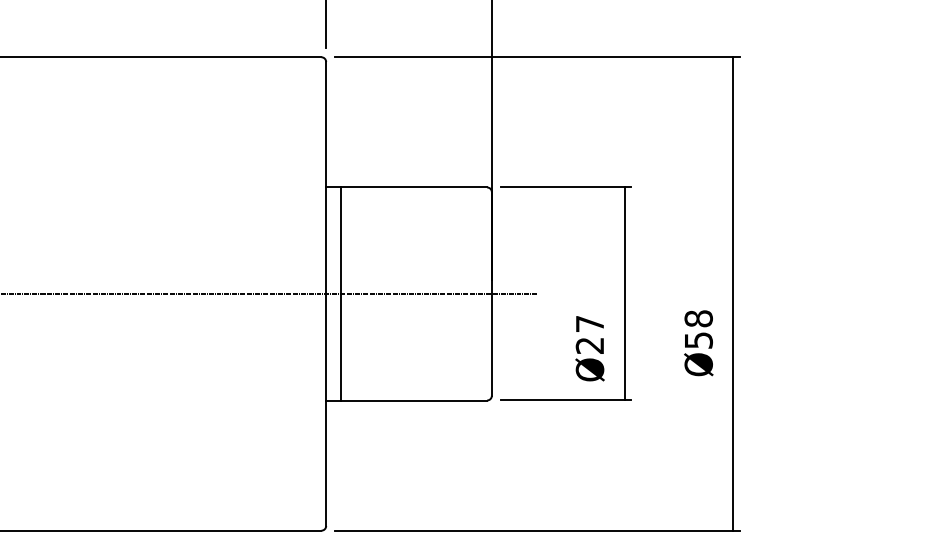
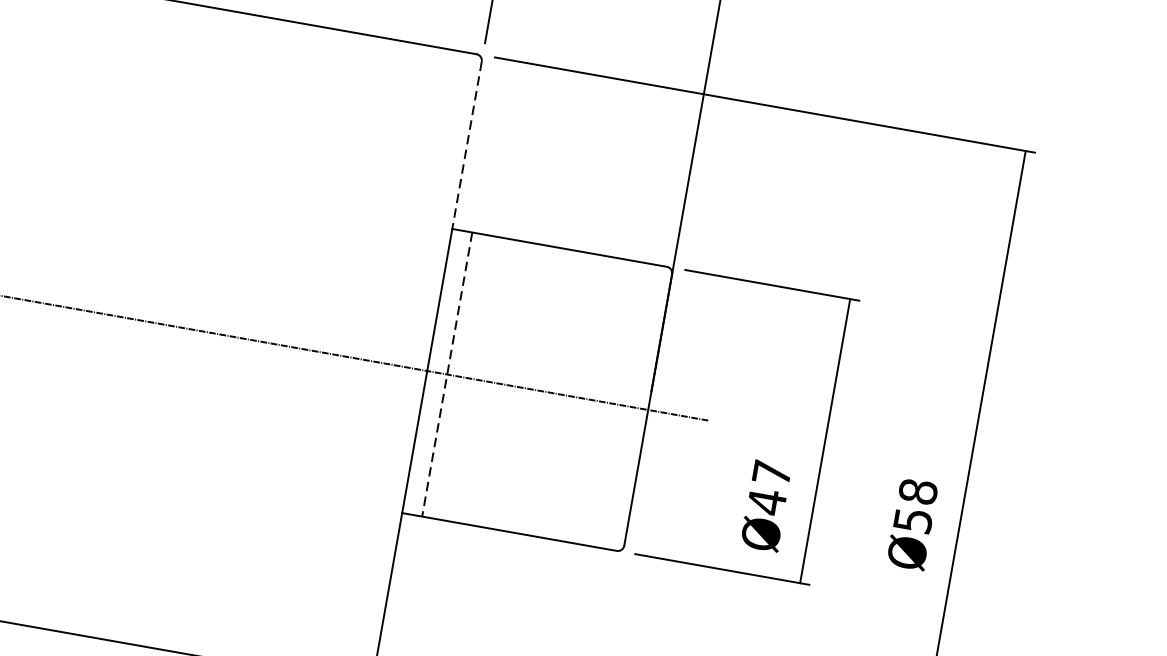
line: (326, 124) -> (467, 145), solid -> dashed
line: (341, 293) -> (447, 373), solid -> dashed
text: (589, 345) -> (766, 501), Ø27 -> Ø47

